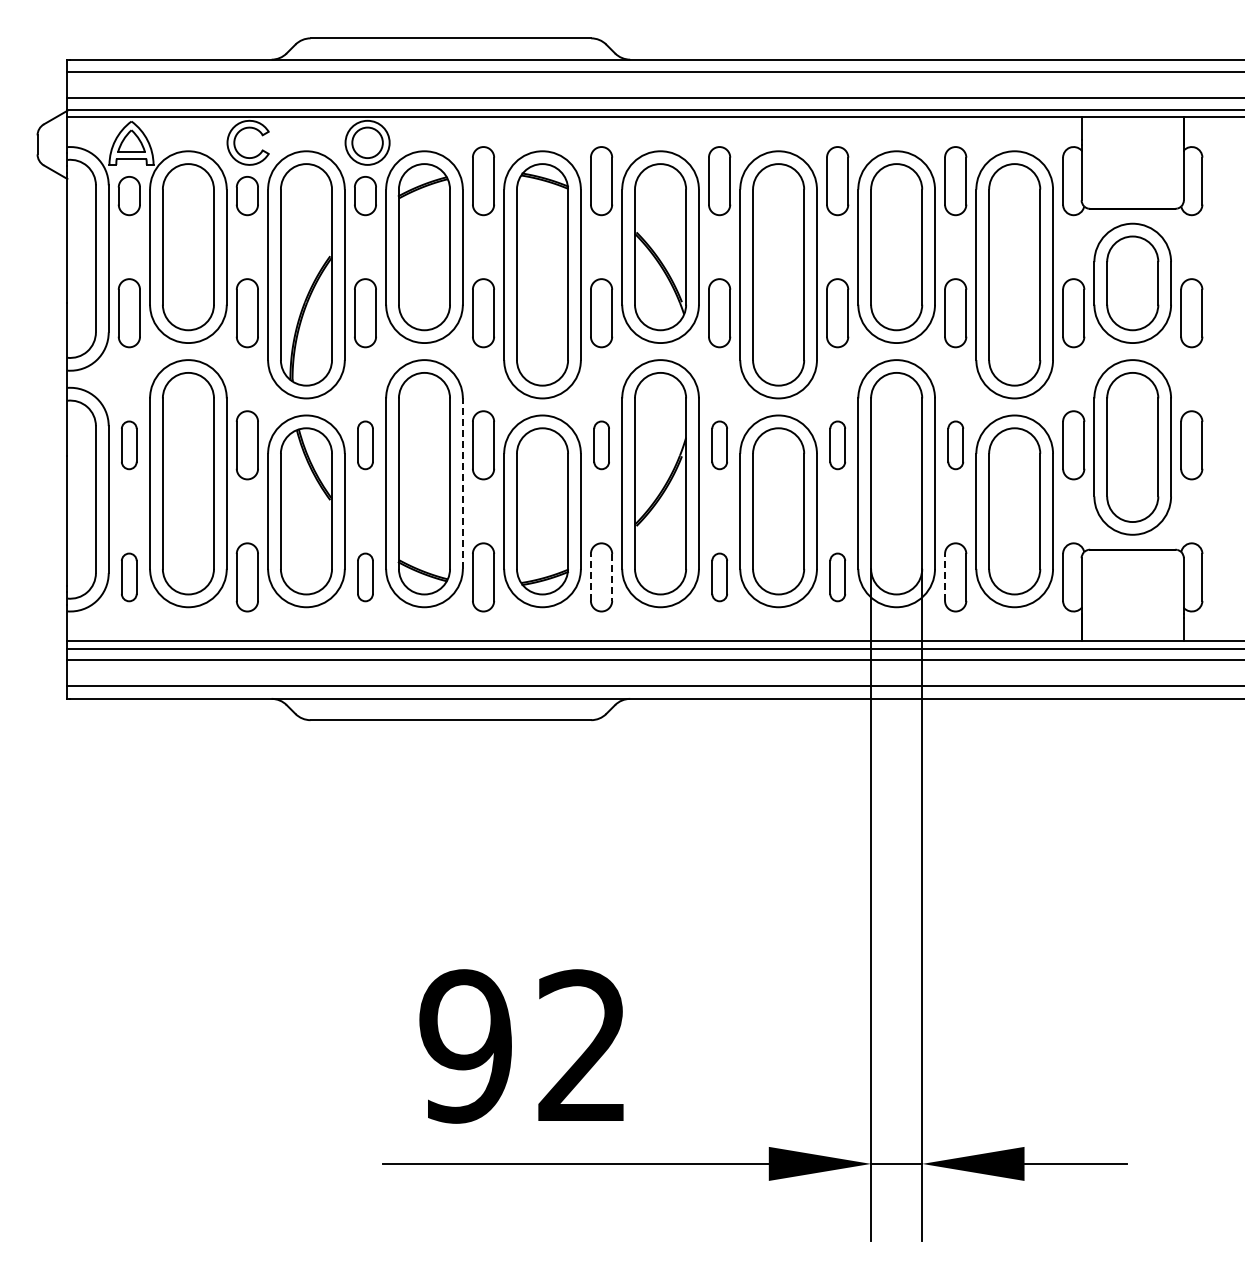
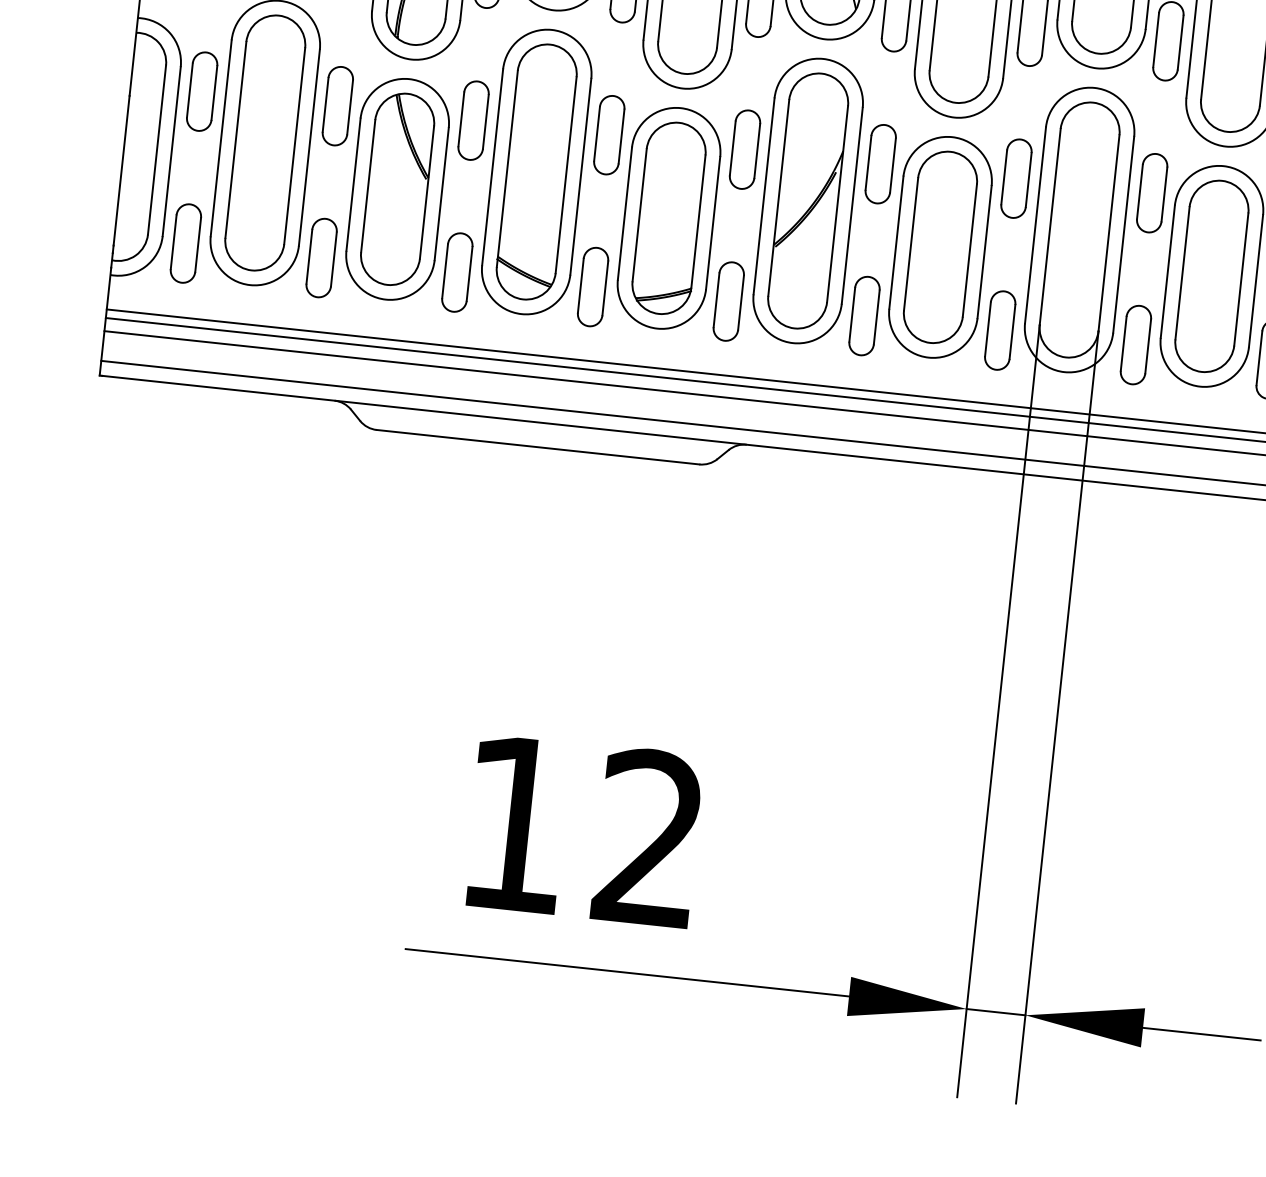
part: (128, 445) -> (201, 91), size x1.43
part: (365, 445) -> (473, 120), size x1.43
part: (601, 445) -> (744, 149), size x1.43
part: (719, 445) -> (880, 164), size x1.43
part: (837, 445) -> (1016, 178), size x1.43
part: (955, 445) -> (1151, 193), size x1.43
line: (462, 483) -> (580, 176), dashed -> solid
line: (590, 576) -> (716, 299), dashed -> solid
line: (945, 576) -> (1124, 342), dashed -> solid
part: (128, 577) -> (184, 243), size x1.43
part: (365, 577) -> (457, 272), size x1.43
line: (612, 577) -> (741, 303), dashed -> solid
part: (719, 577) -> (864, 316), size x1.43
part: (837, 577) -> (1000, 330), size x1.43
text: (465, 1046) -> (514, 824), 92 -> 12

